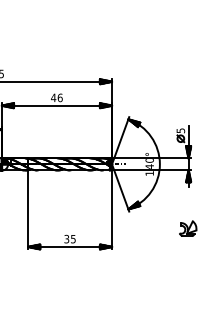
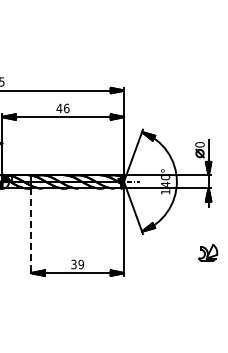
text: (180, 130) -> (199, 144), 5 -> 0
line: (28, 210) -> (31, 232), solid -> dashed
text: (73, 238) -> (81, 263), 35 -> 39

